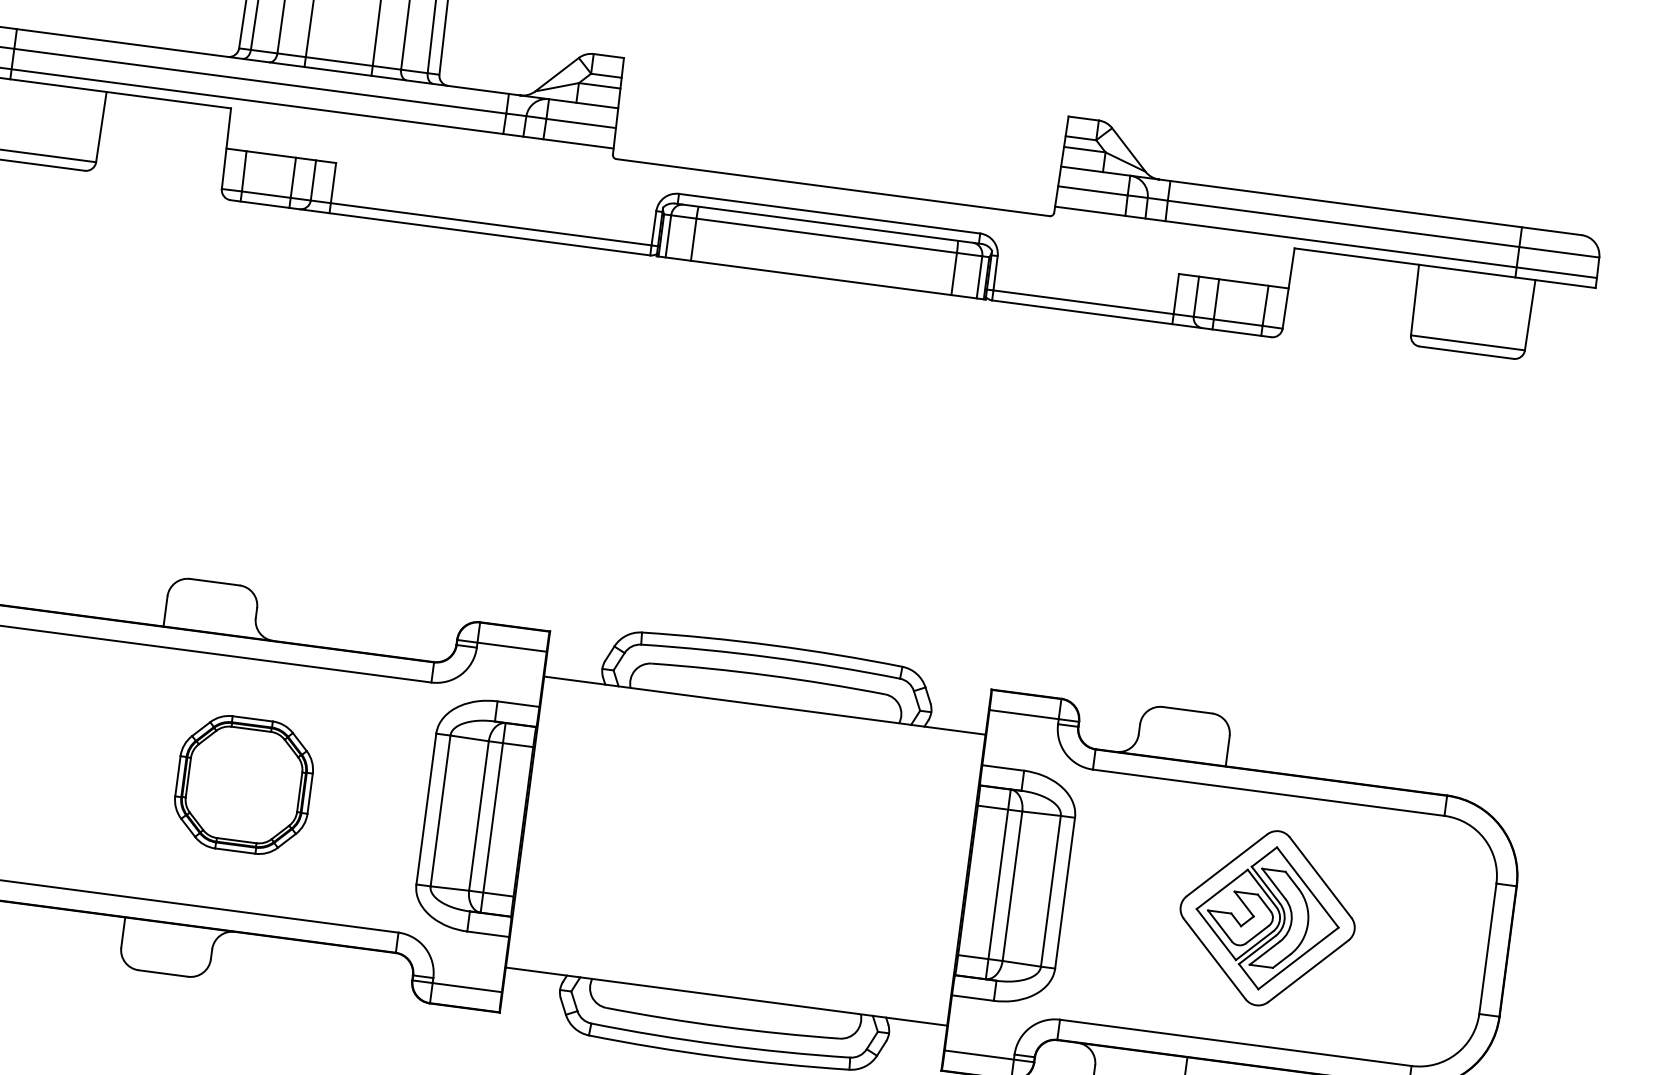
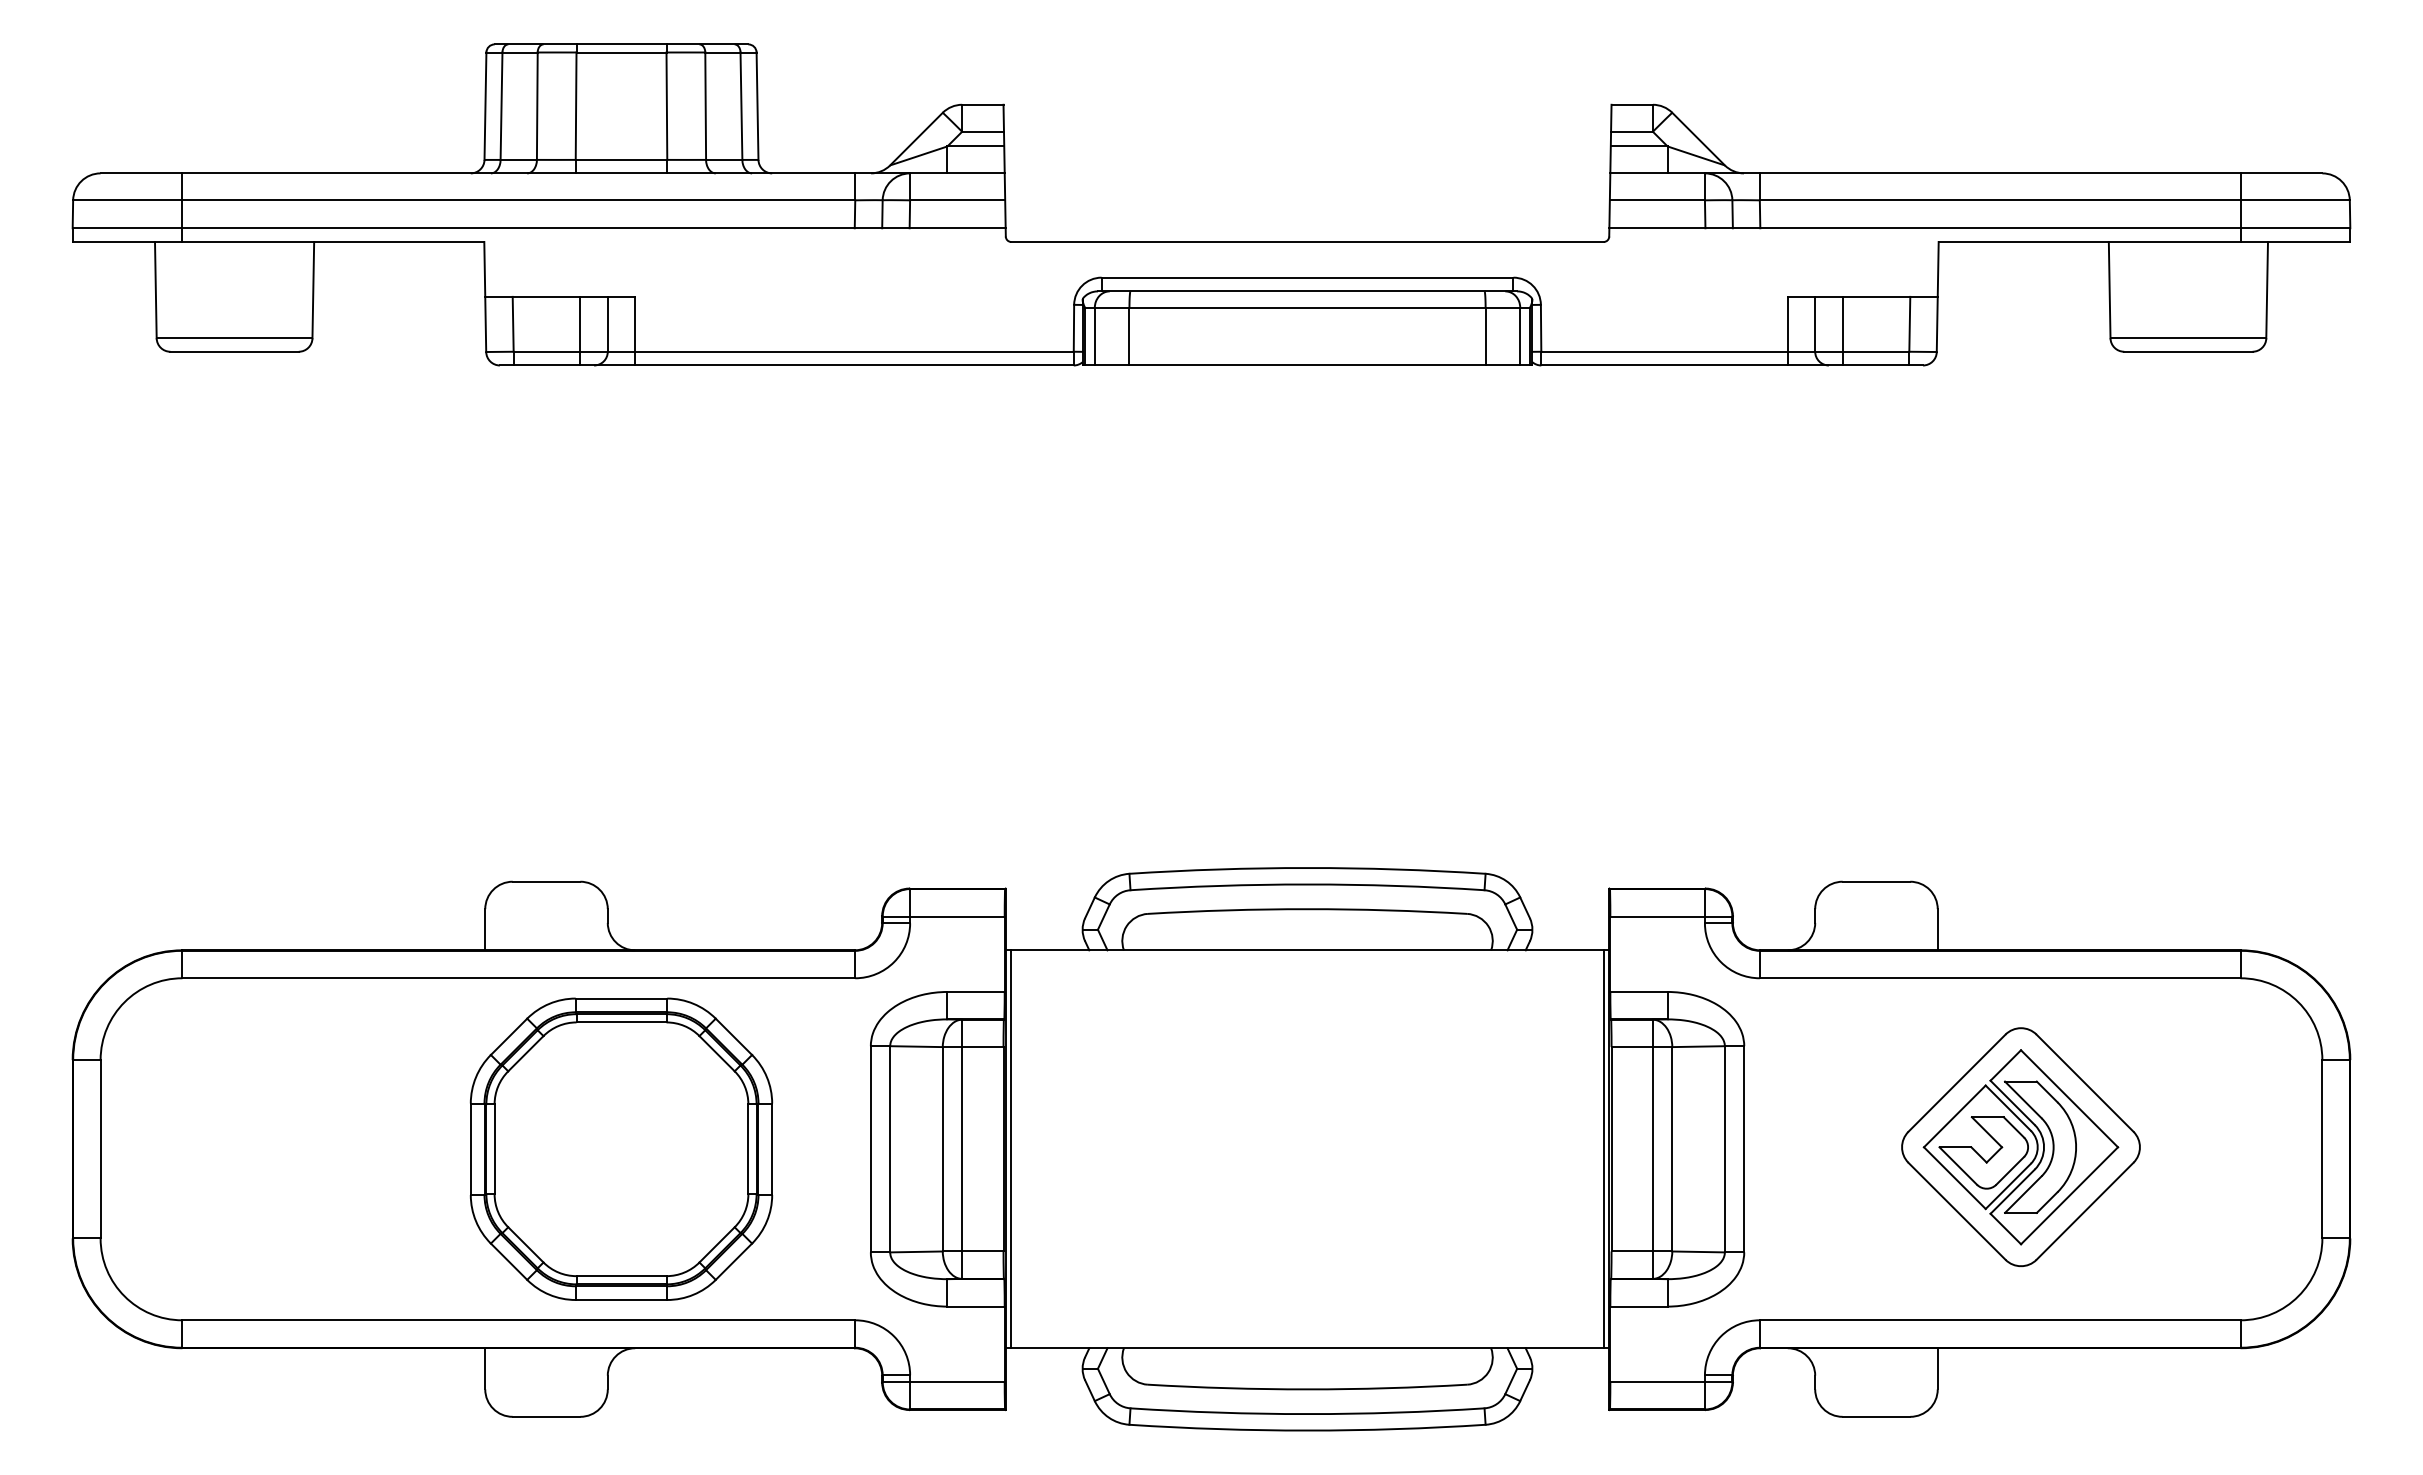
part: (244, 784) -> (621, 1148), size x1.67
line: (529, 822) -> (1011, 1149), added
line: (962, 879) -> (1603, 1149), added

